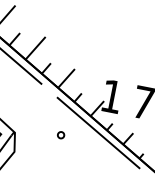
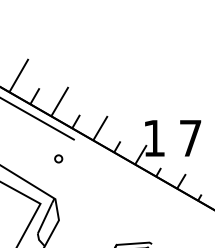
line: (98, 133) -> (147, 181), removed
circle: (60, 134) -> (58, 158), moved

